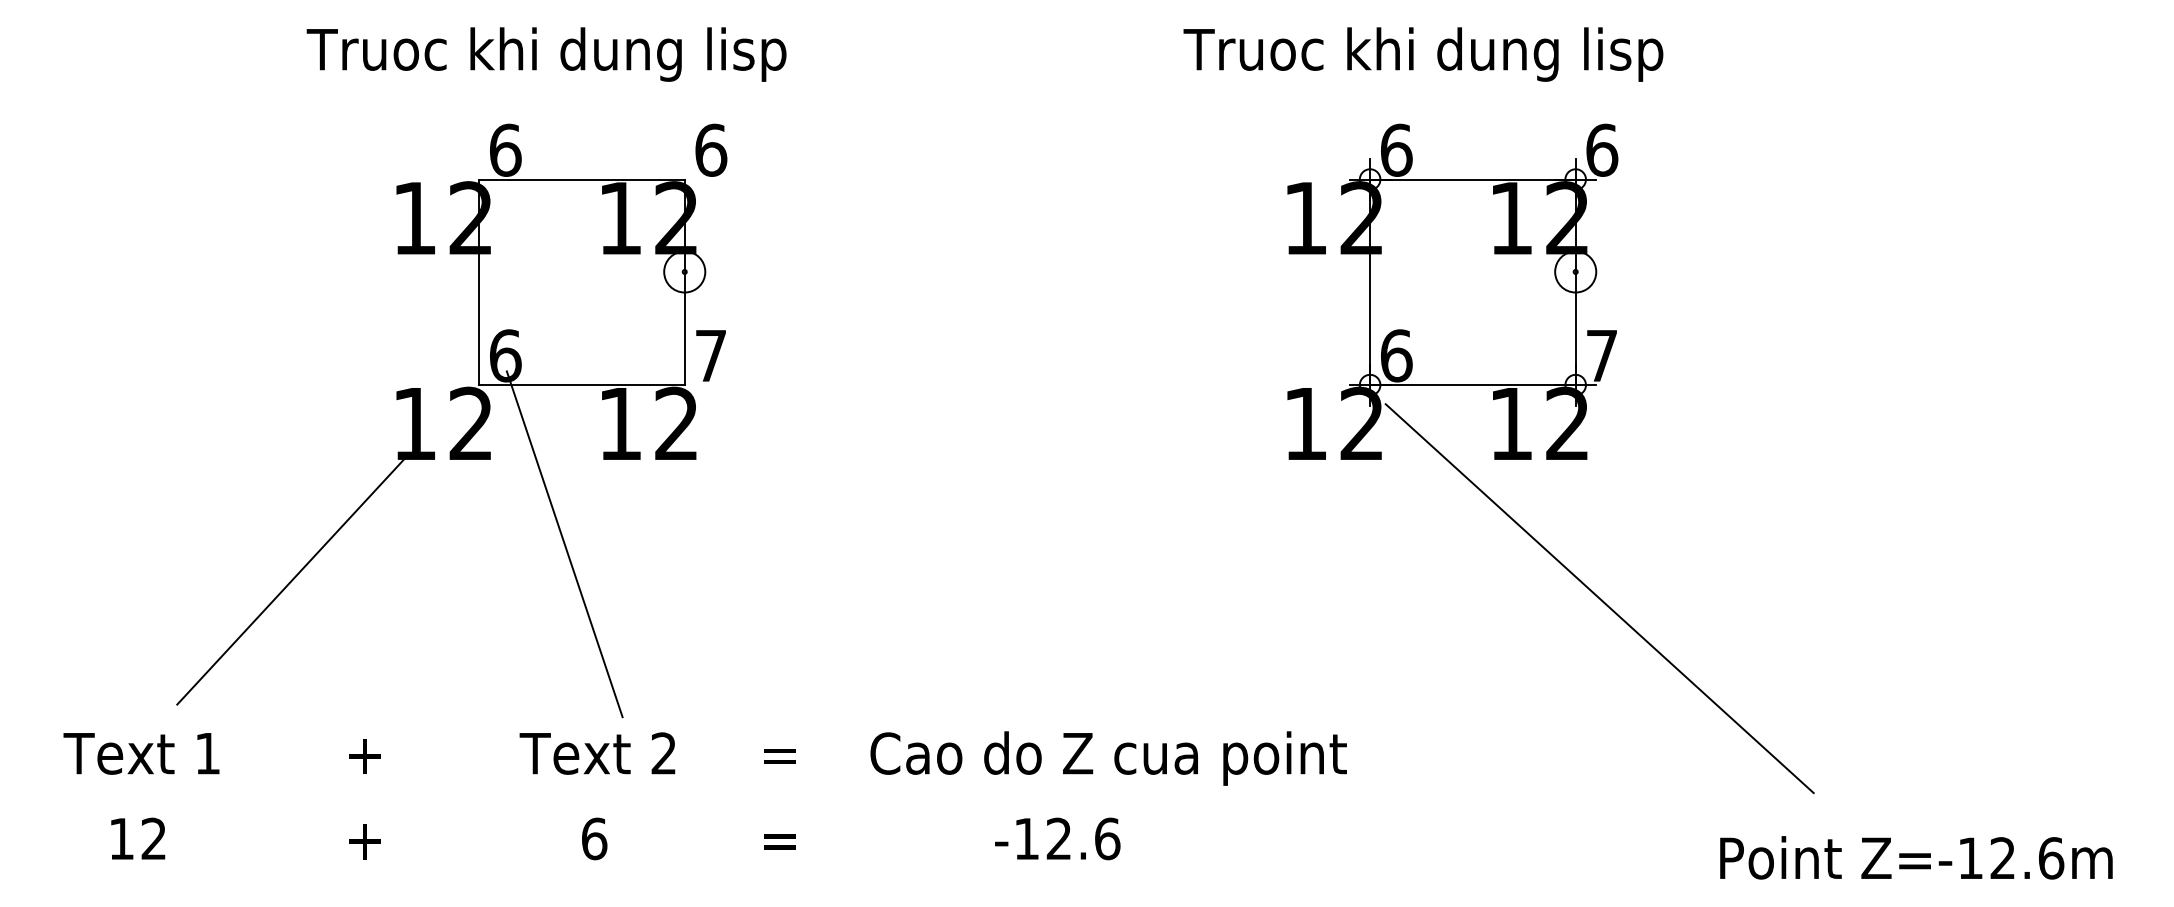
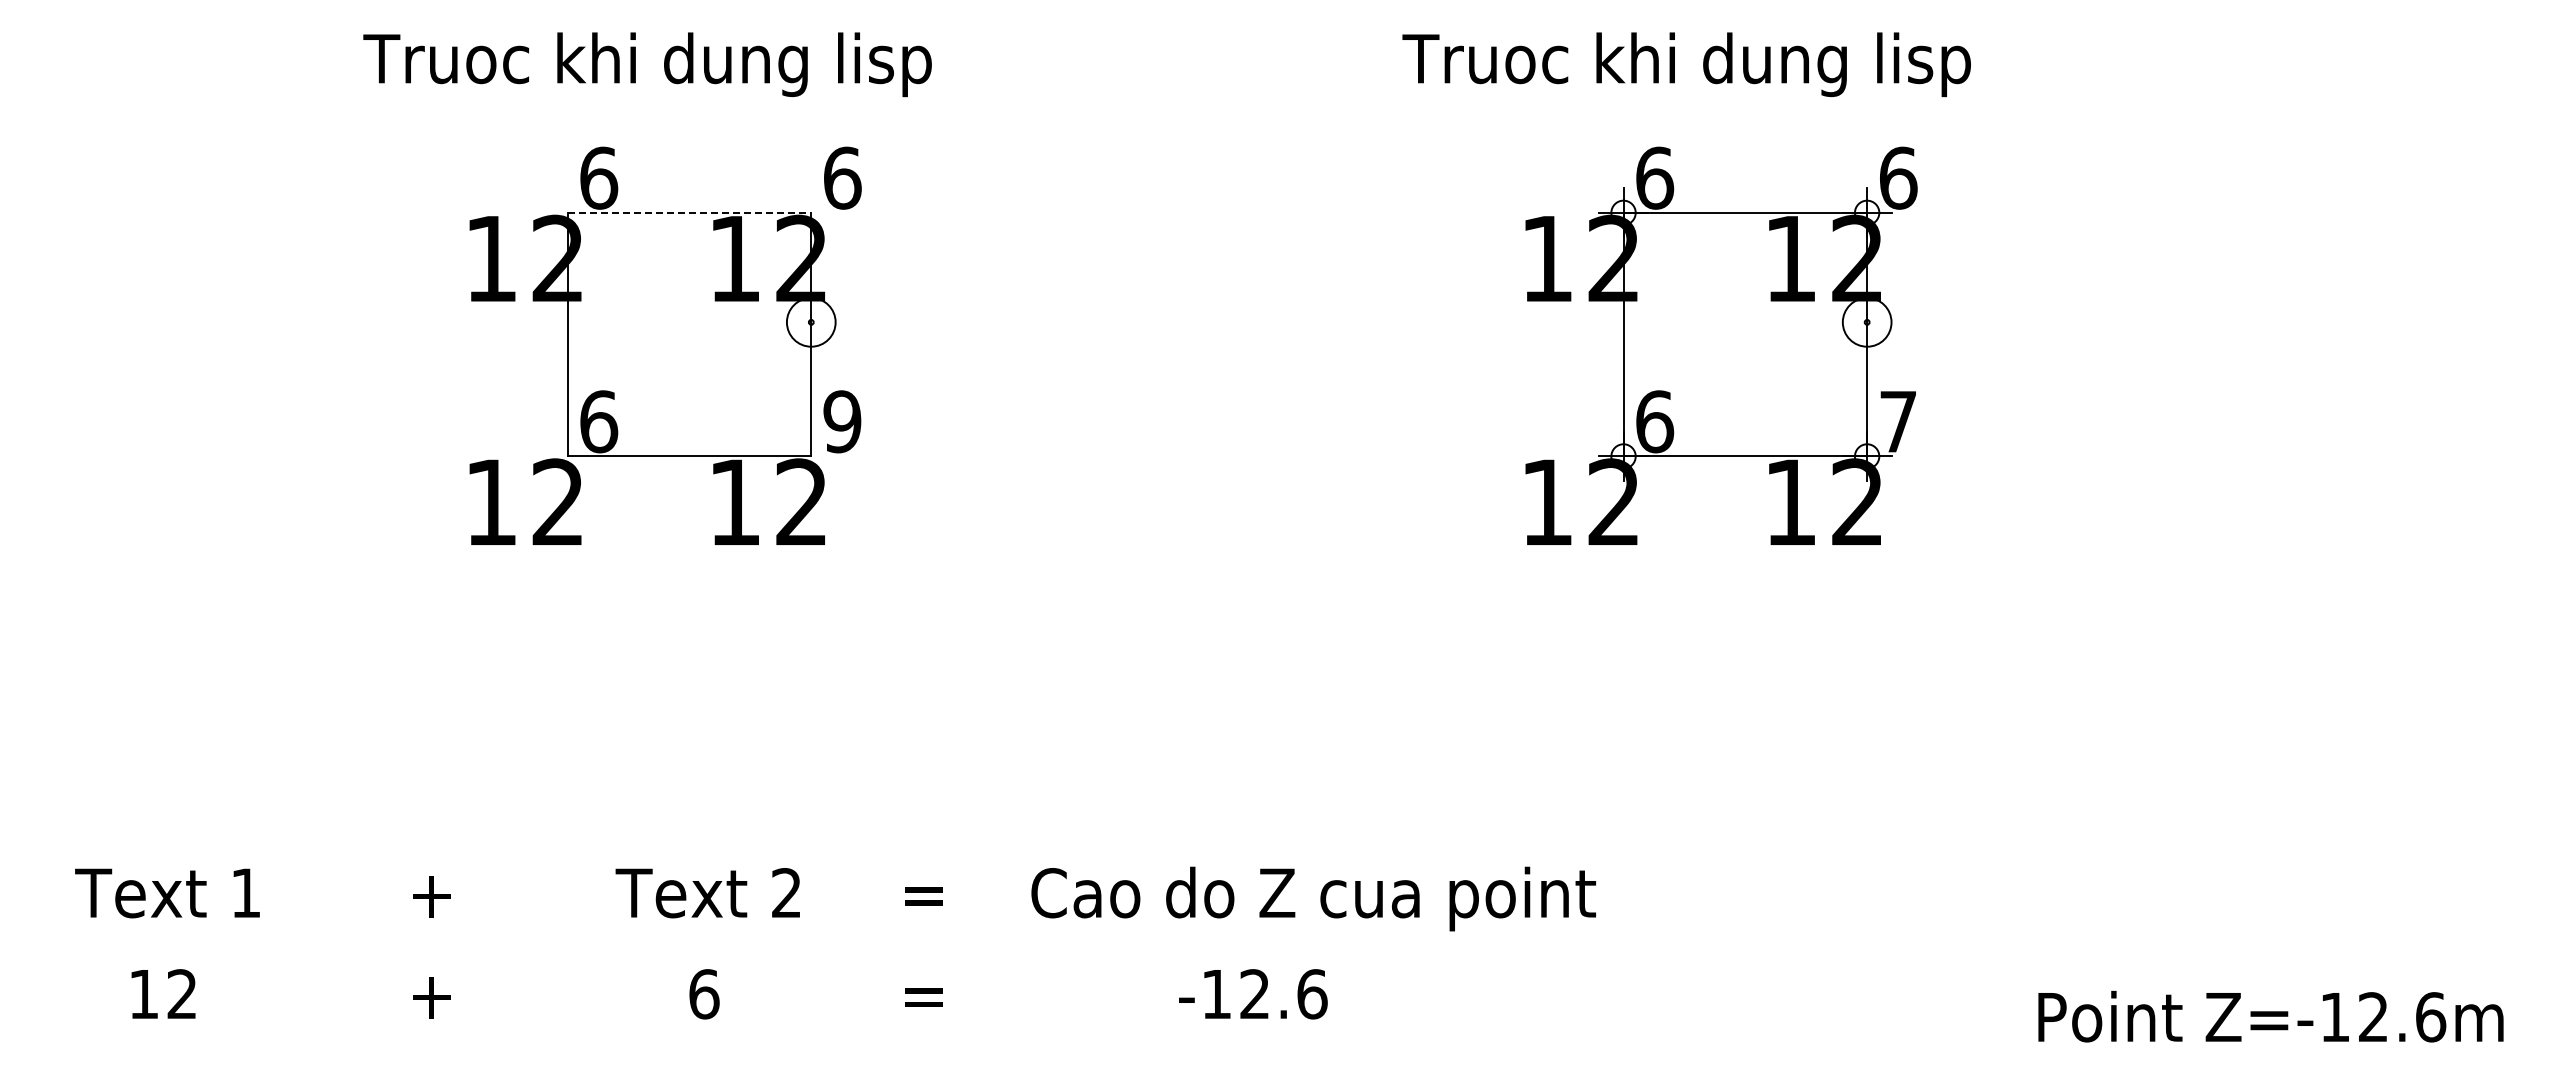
line: (581, 179) -> (689, 212), solid -> dashed
text: (711, 355) -> (842, 421), 7 -> 9
line: (564, 543) -> (668, 644), removed
line: (292, 579) -> (346, 686), removed
line: (1599, 598) -> (1895, 709), removed

